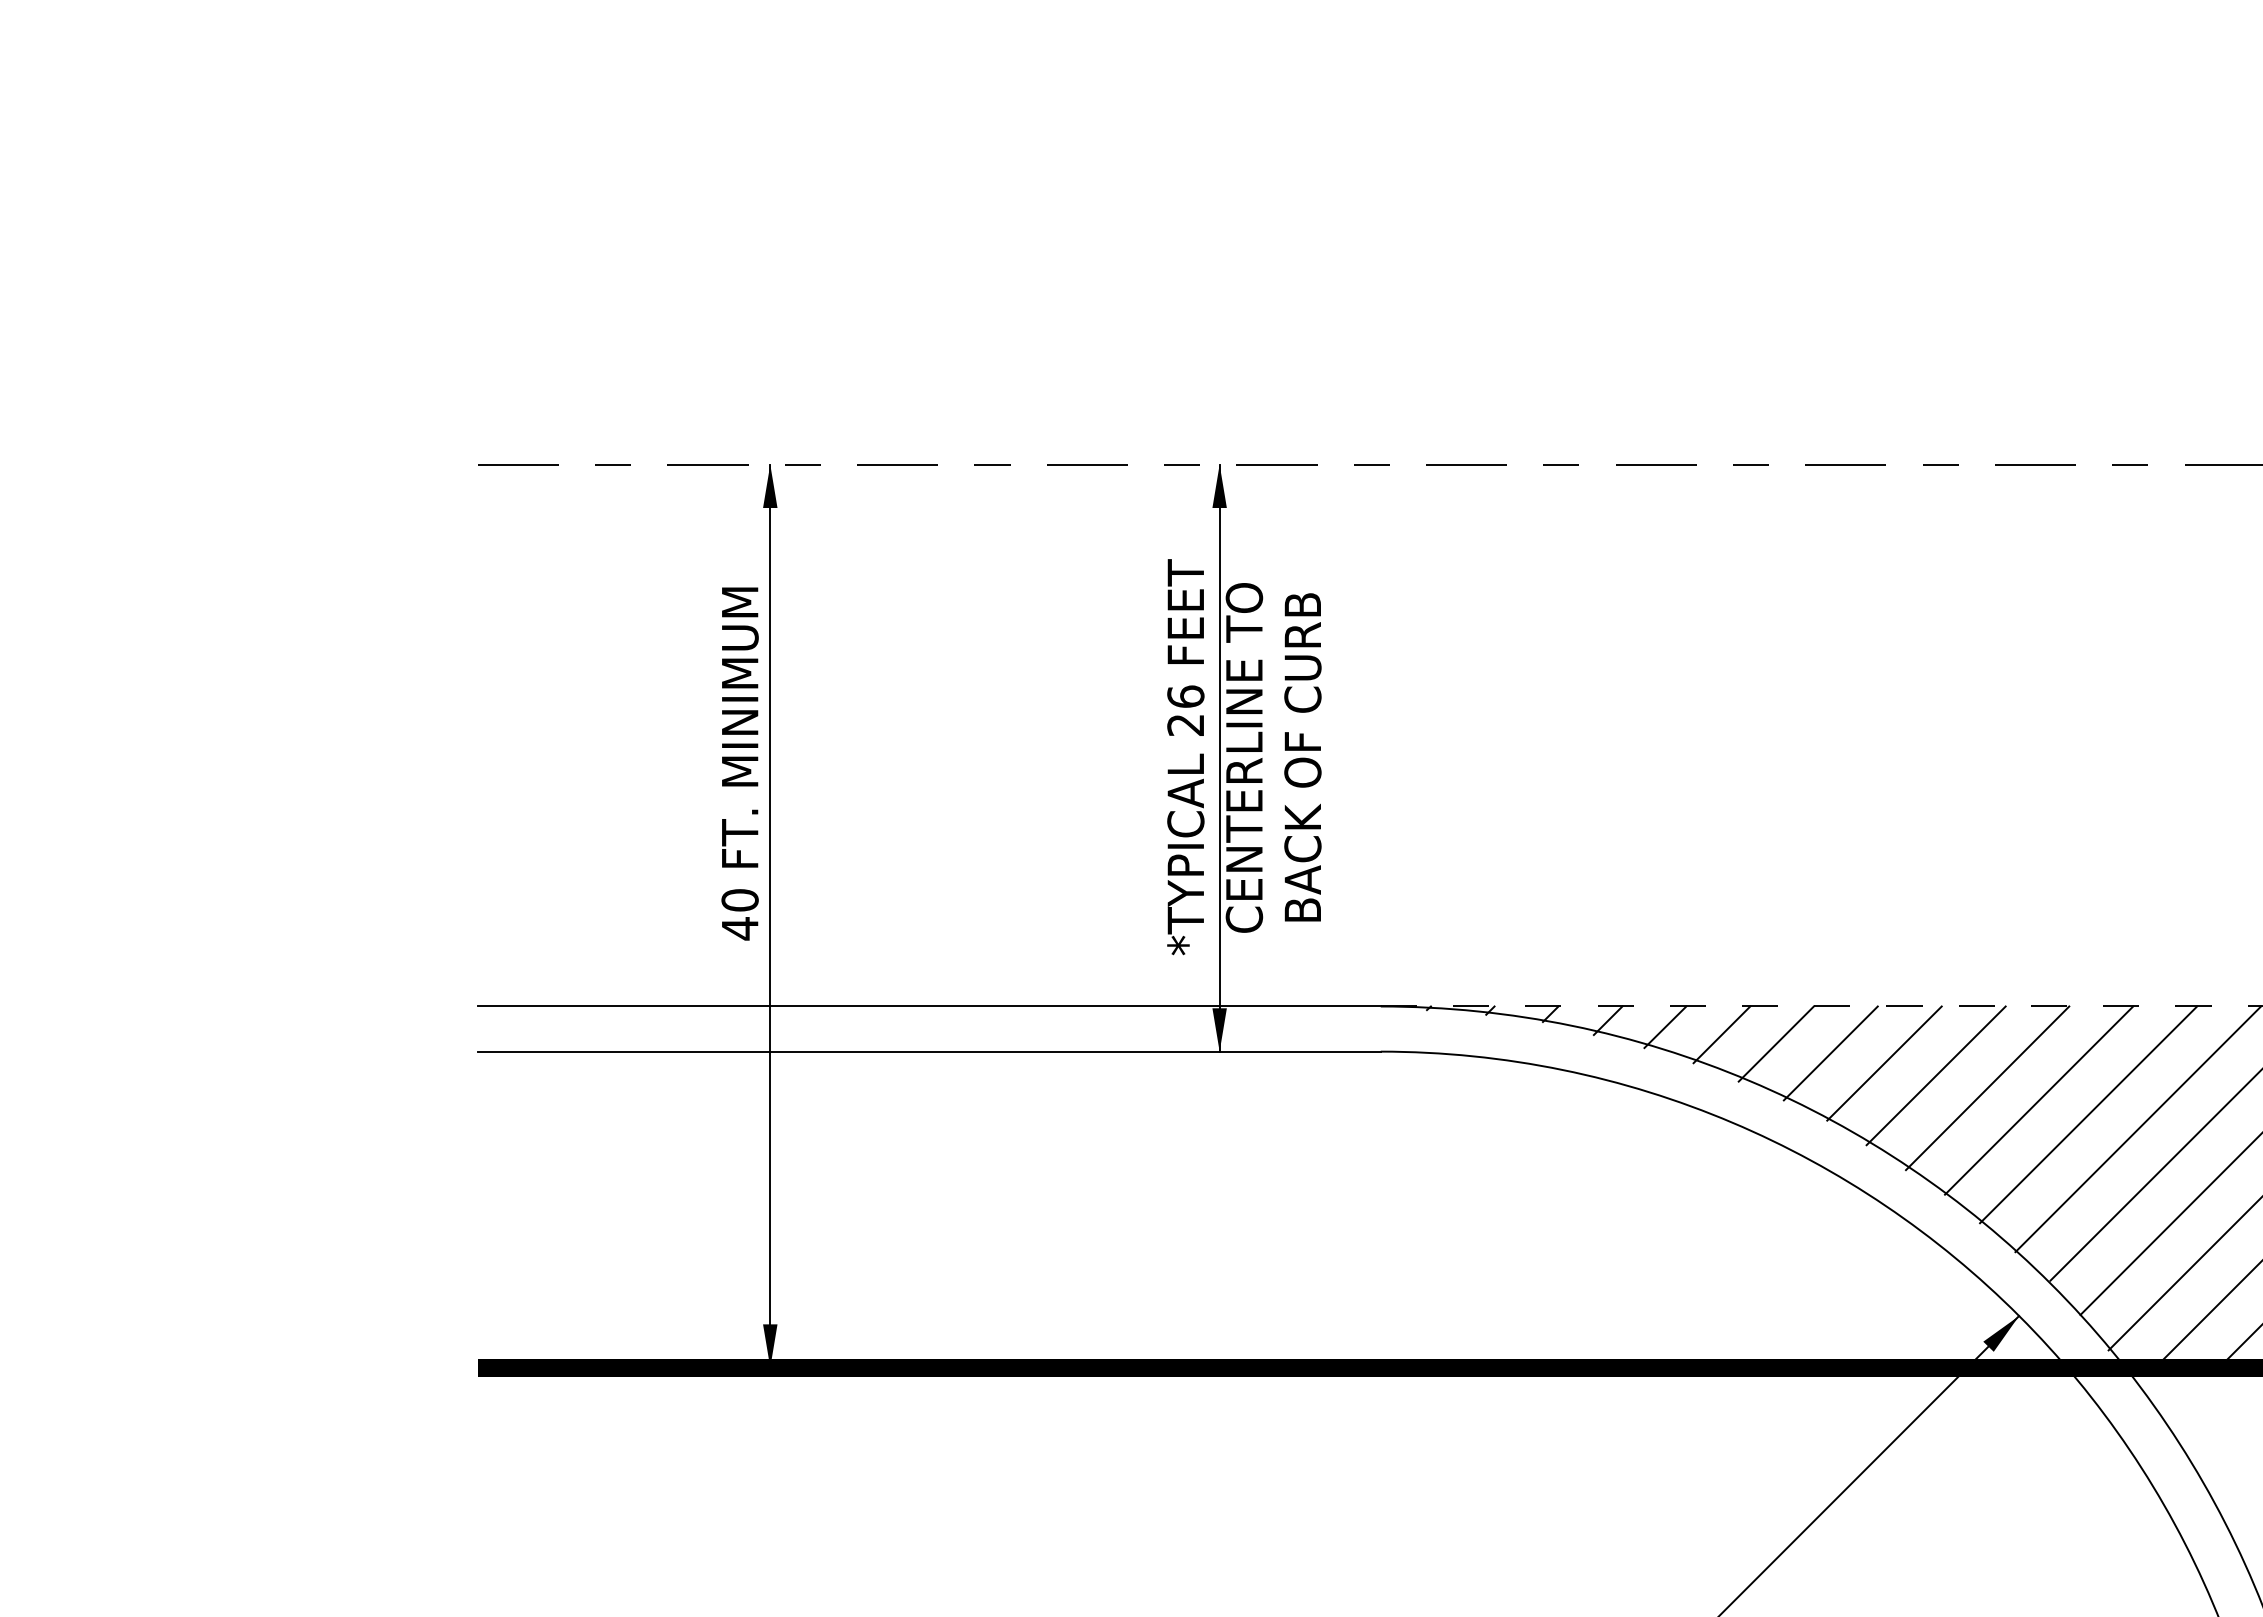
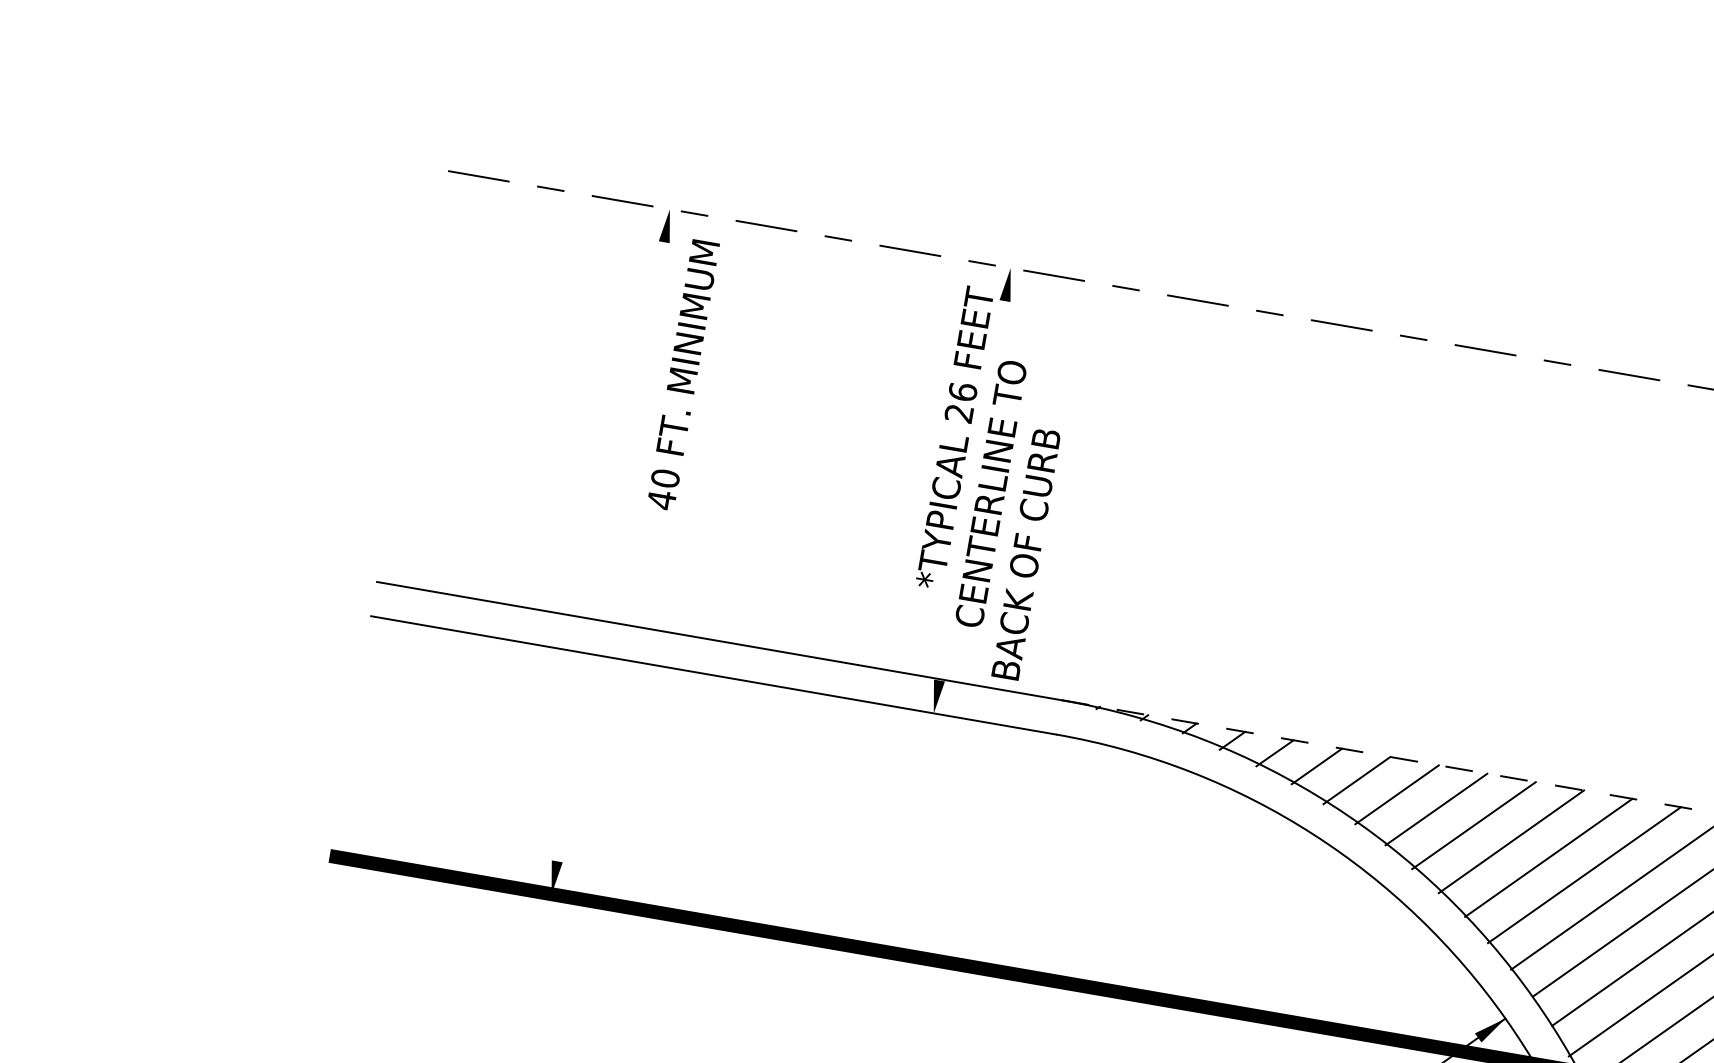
text: (1185, 757) -> (954, 438), moved
line: (1219, 757) -> (972, 490), removed
text: (1302, 757) -> (1025, 554), moved
text: (739, 763) -> (682, 374), moved
line: (770, 915) -> (611, 551), removed

